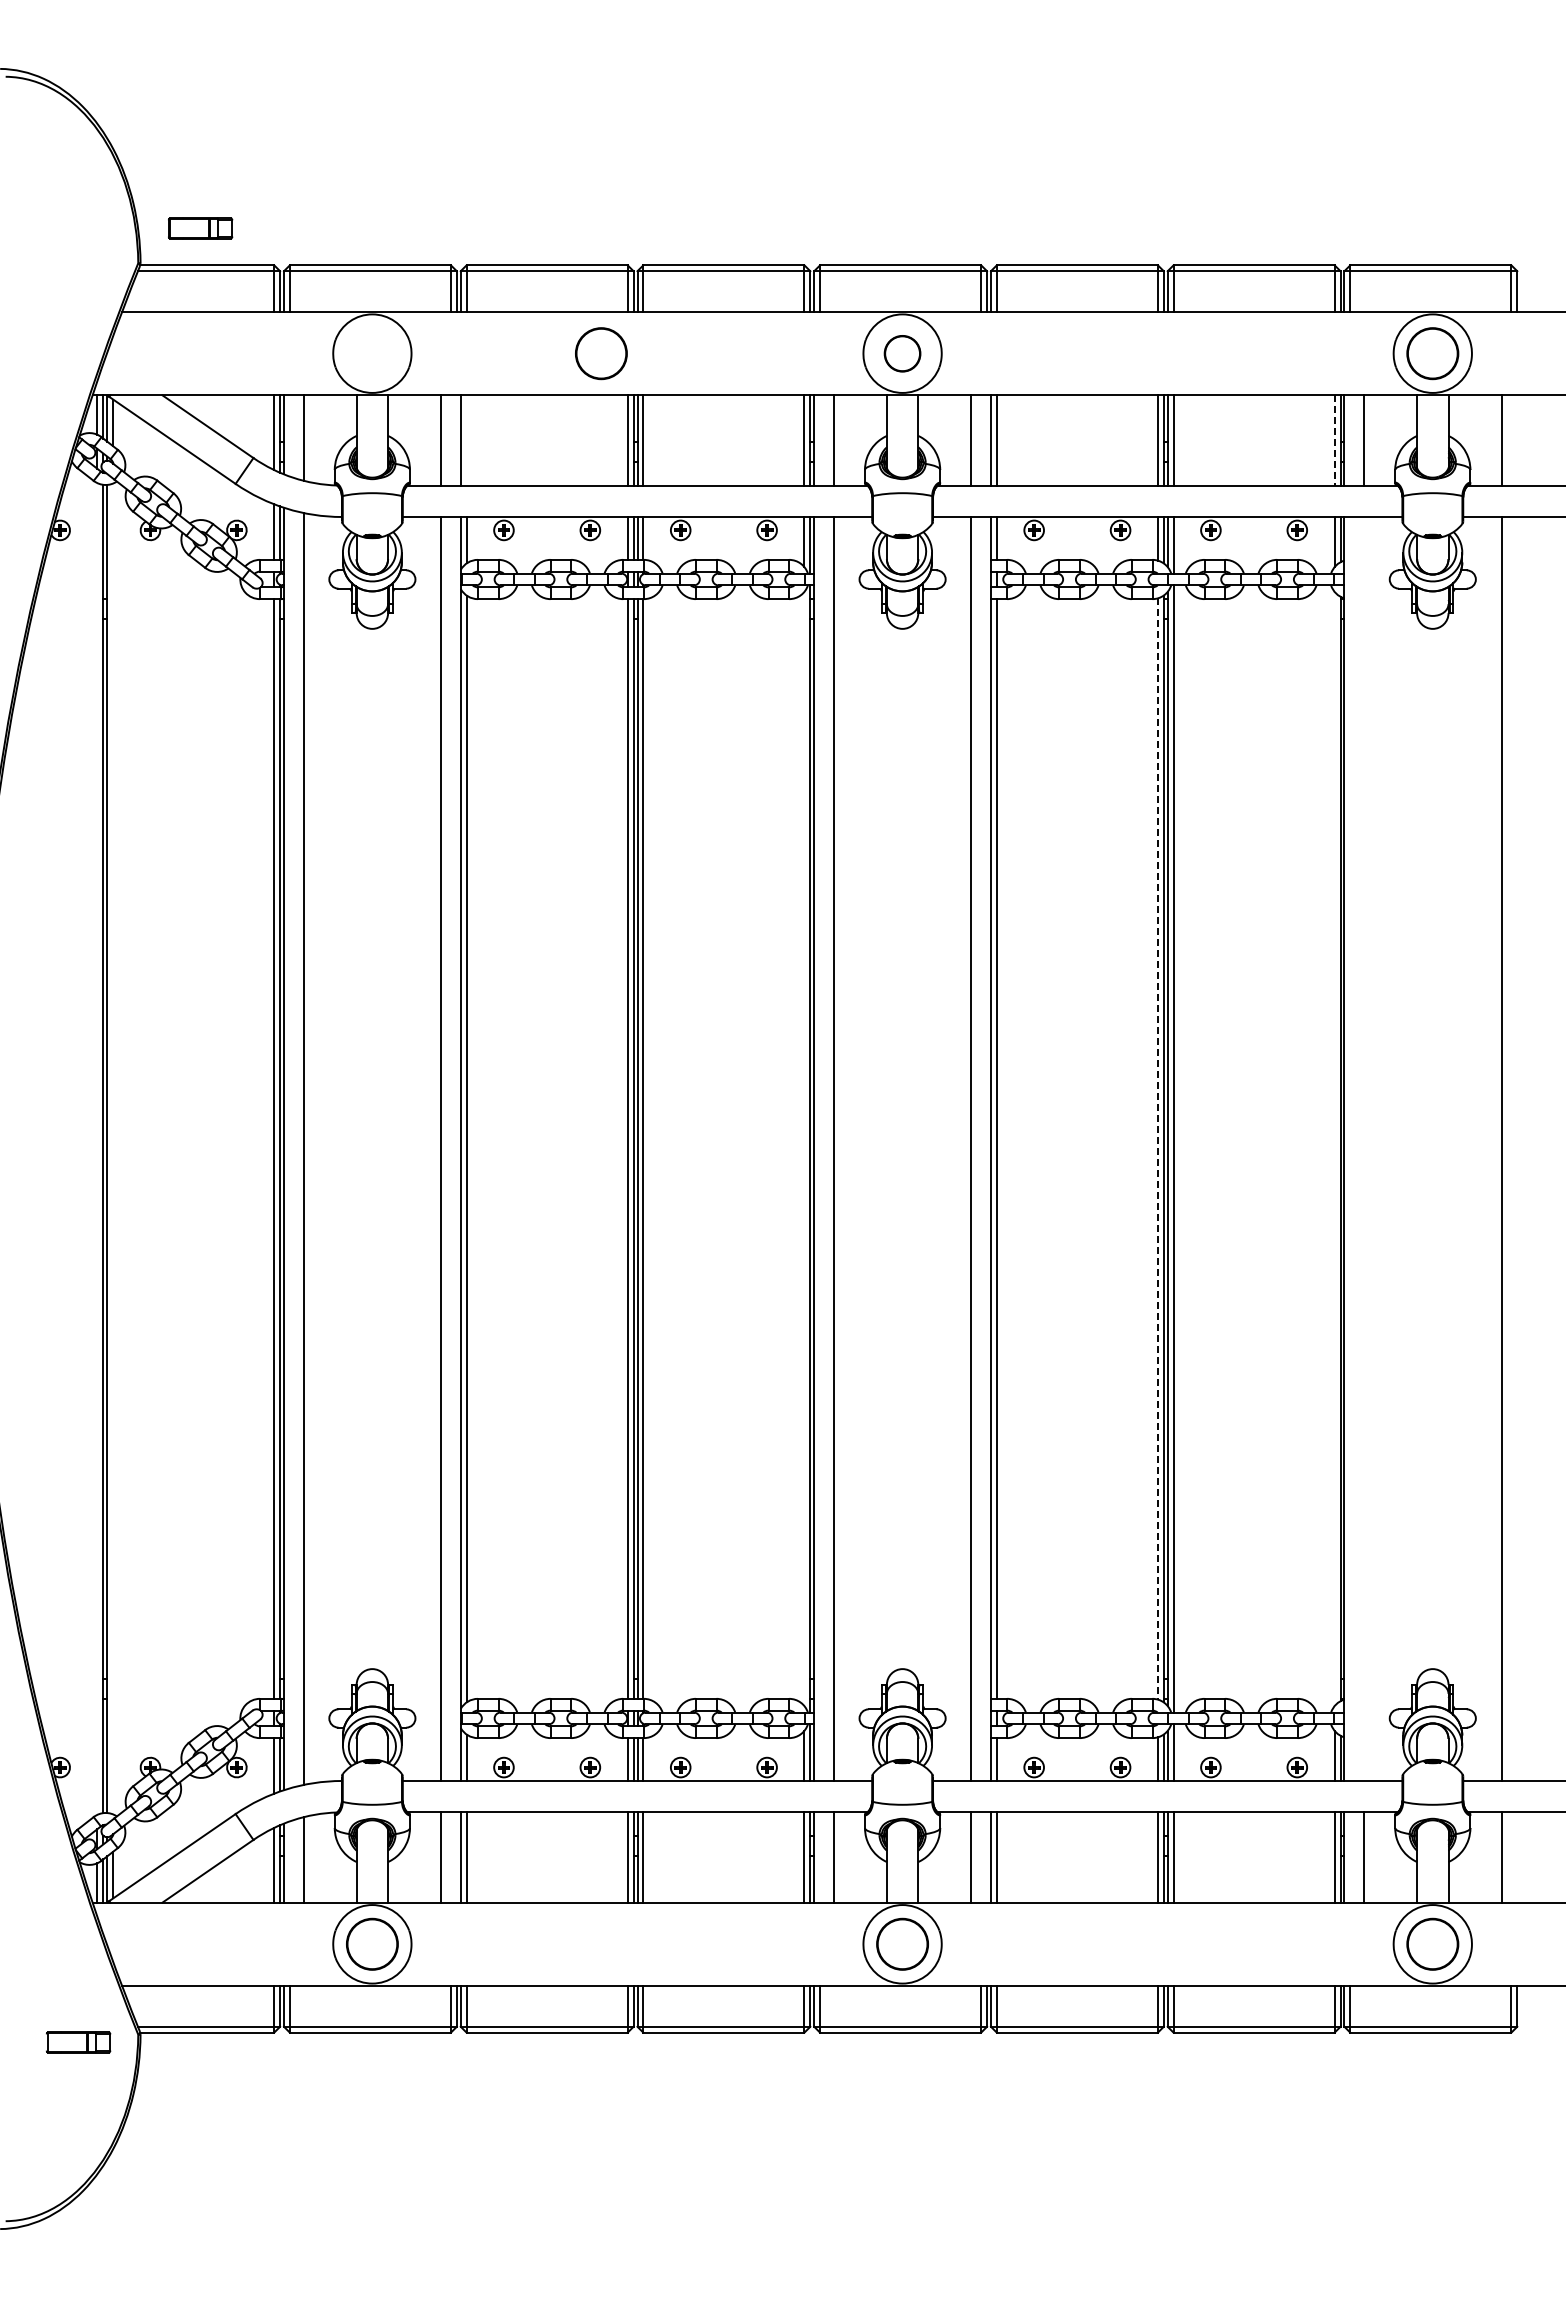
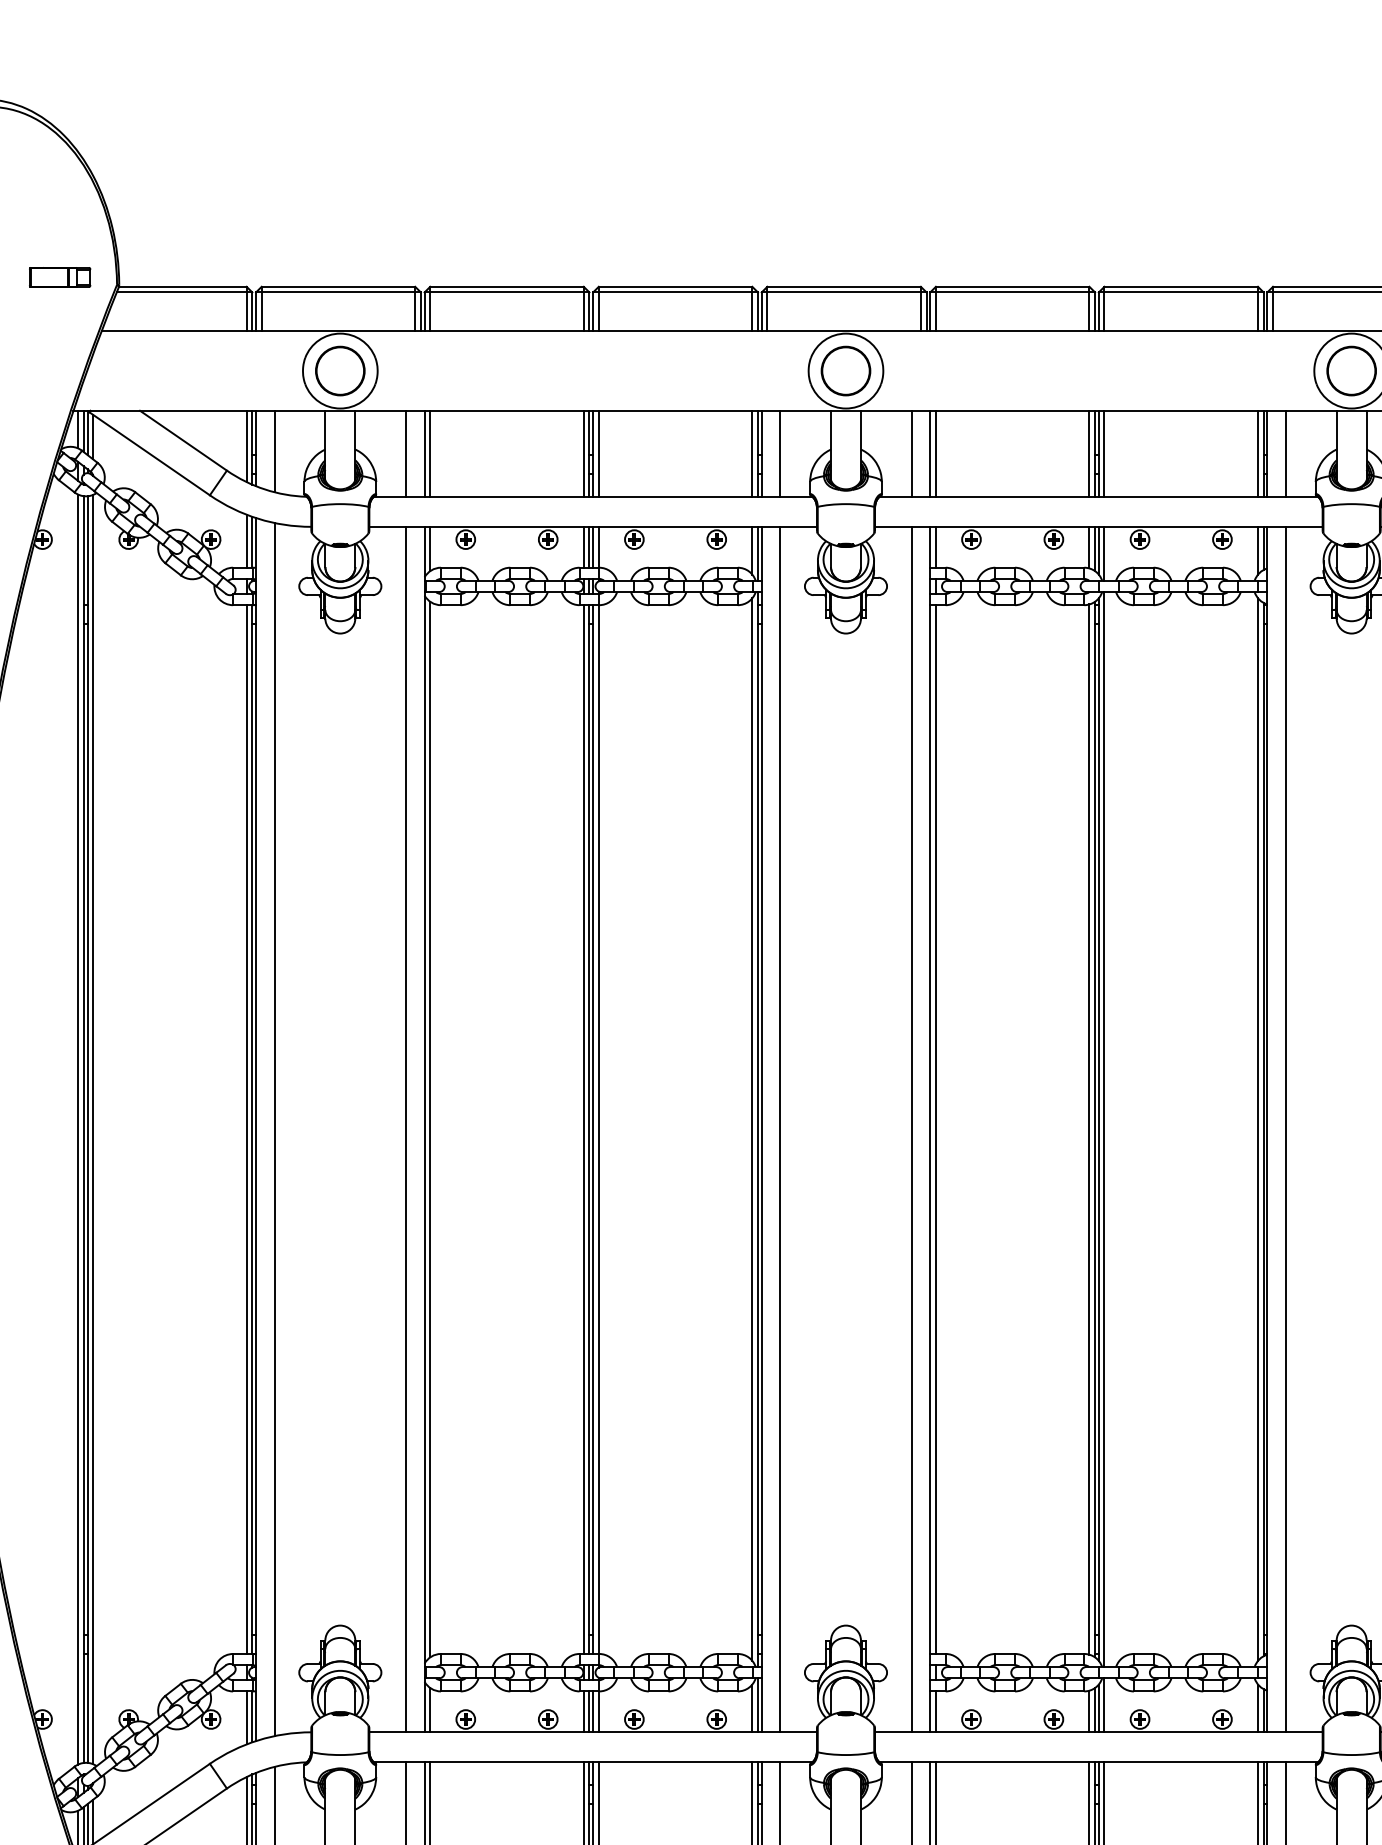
part: (200, 228) -> (60, 277), moved
circle: (601, 353) -> (340, 370), moved
circle: (902, 353) -> (845, 370), size x1.43
line: (466, 440) -> (430, 453), added
line: (1334, 440) -> (1257, 453), dashed -> solid
line: (97, 1148) -> (78, 1129), added
line: (113, 1148) -> (93, 1129), added
line: (804, 1148) -> (752, 1129), added
line: (1157, 1148) -> (1089, 1129), dashed -> solid
line: (1334, 1148) -> (1257, 1129), added
line: (1364, 1148) -> (1286, 1129), added

